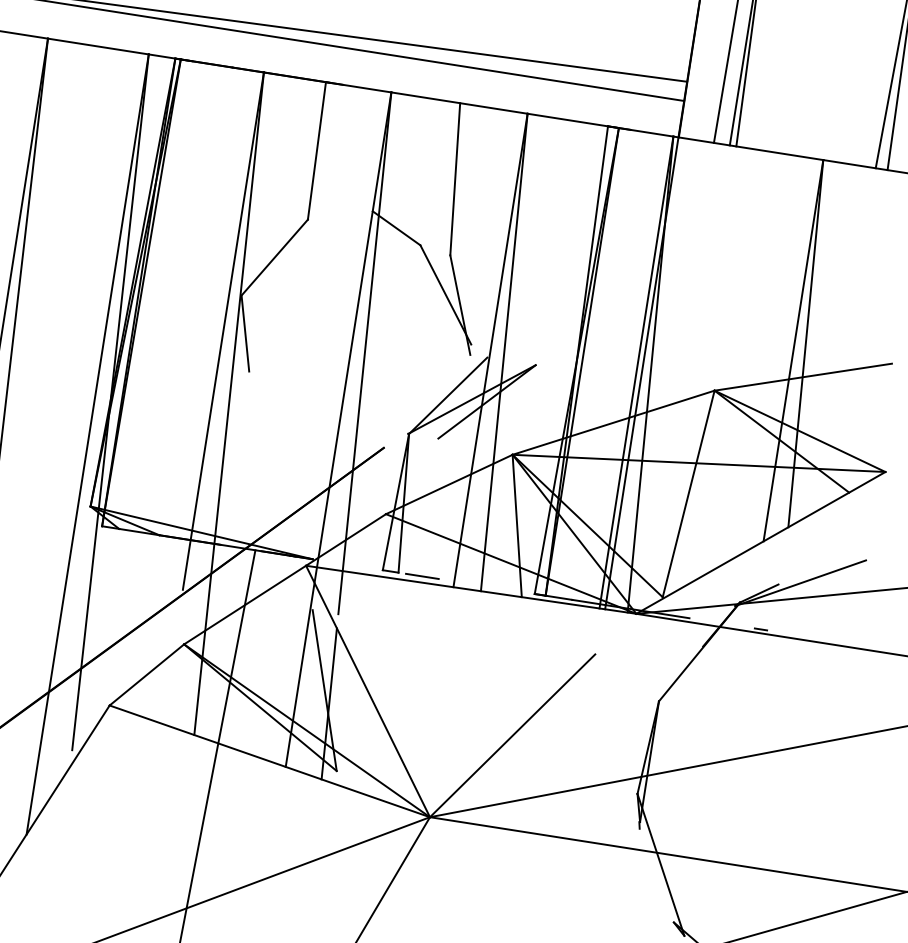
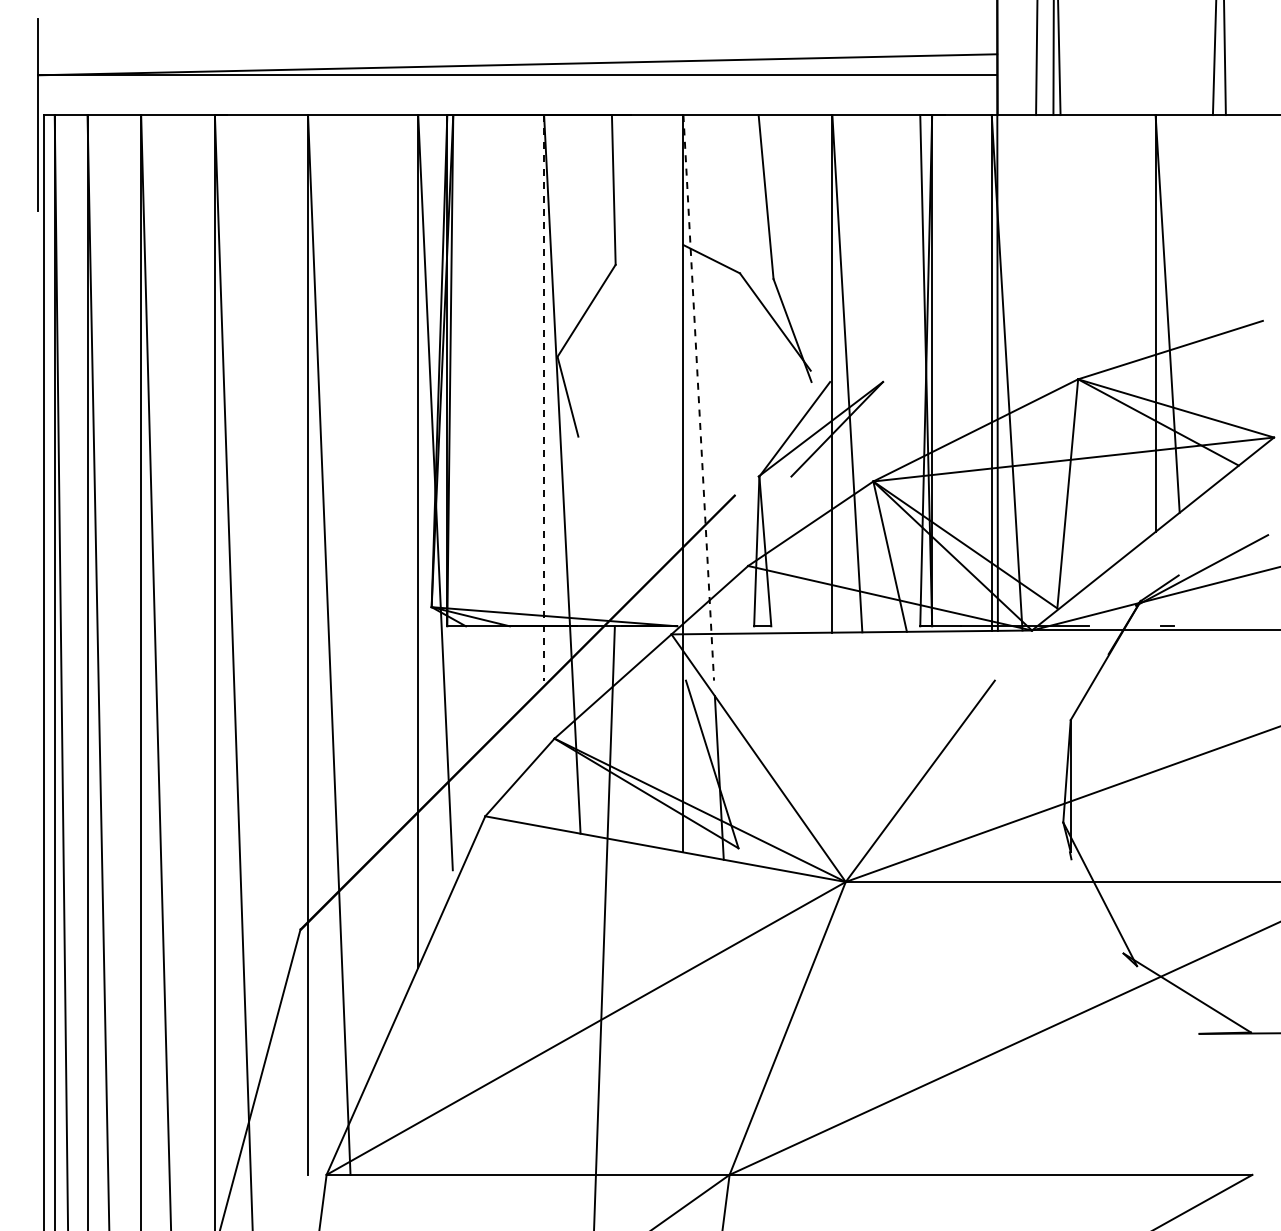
line: (223, 330) -> (544, 397), solid -> dashed
line: (364, 353) -> (698, 398), solid -> dashed
line: (422, 576) -> (797, 626), removed

